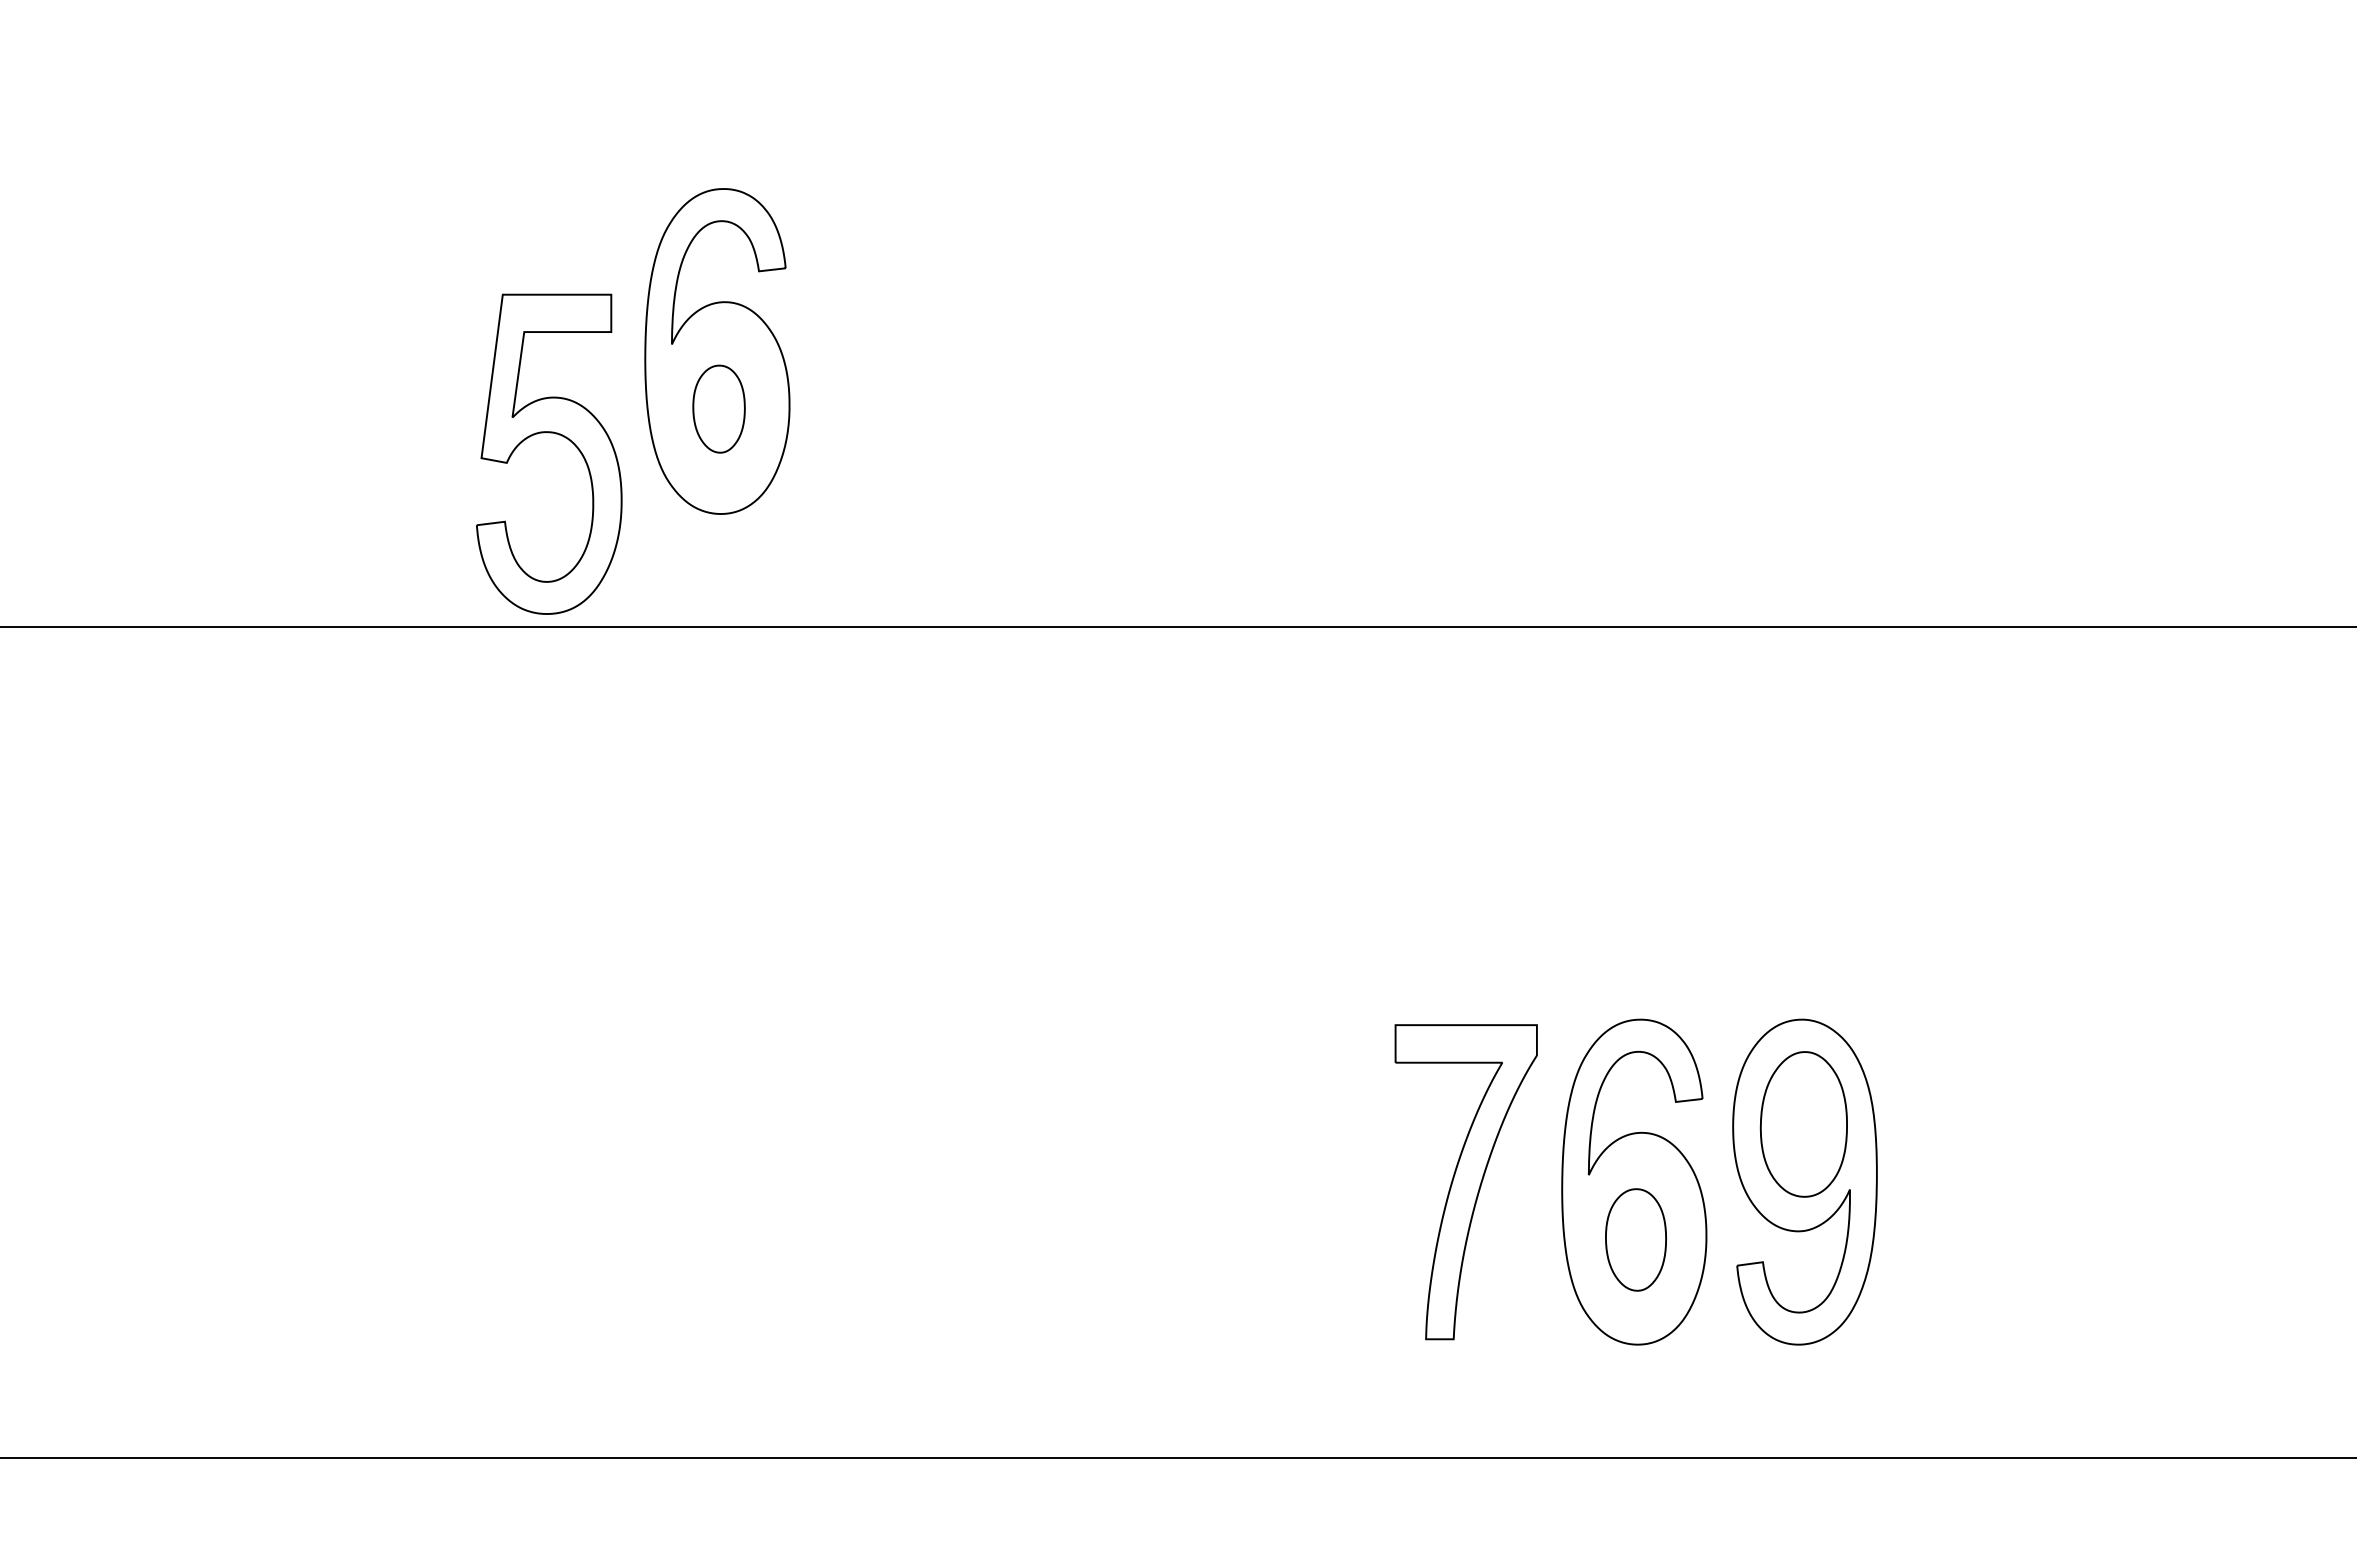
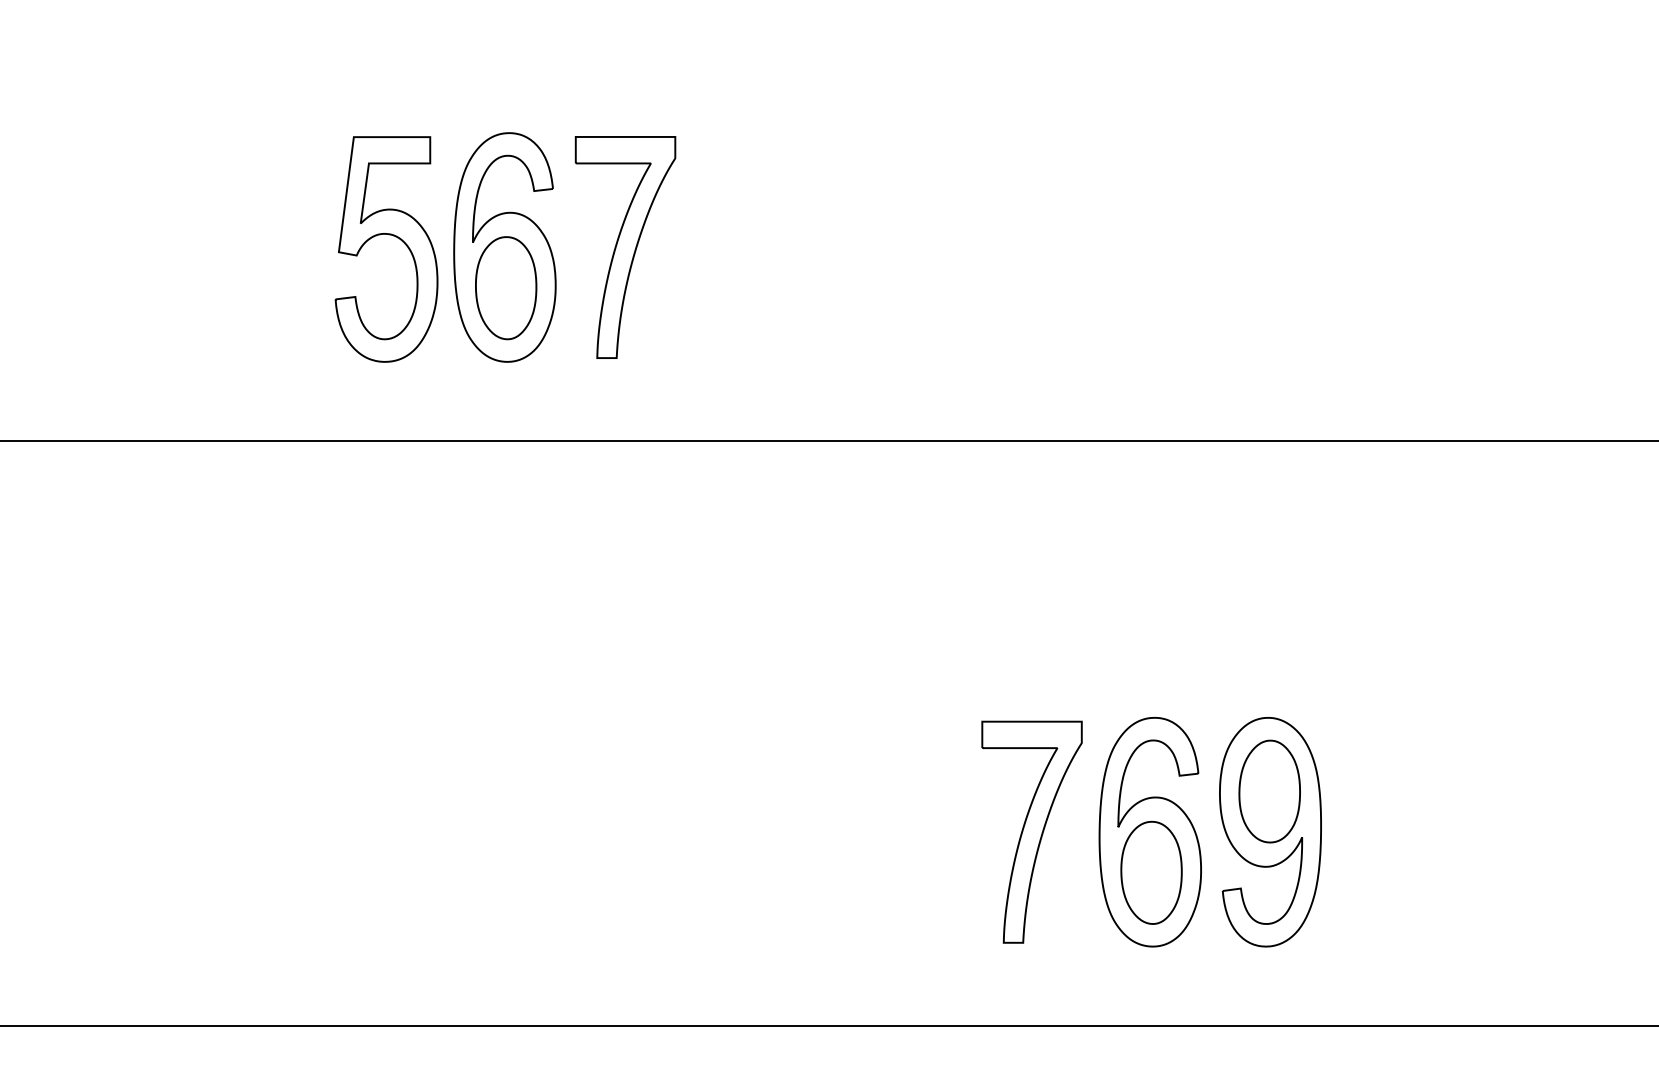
part: (888, 351) -> (625, 247), added
part: (718, 408) -> (505, 287), size x1.67
part: (549, 433) -> (386, 234), moved
part: (1635, 1239) -> (1151, 872), size x1.43

